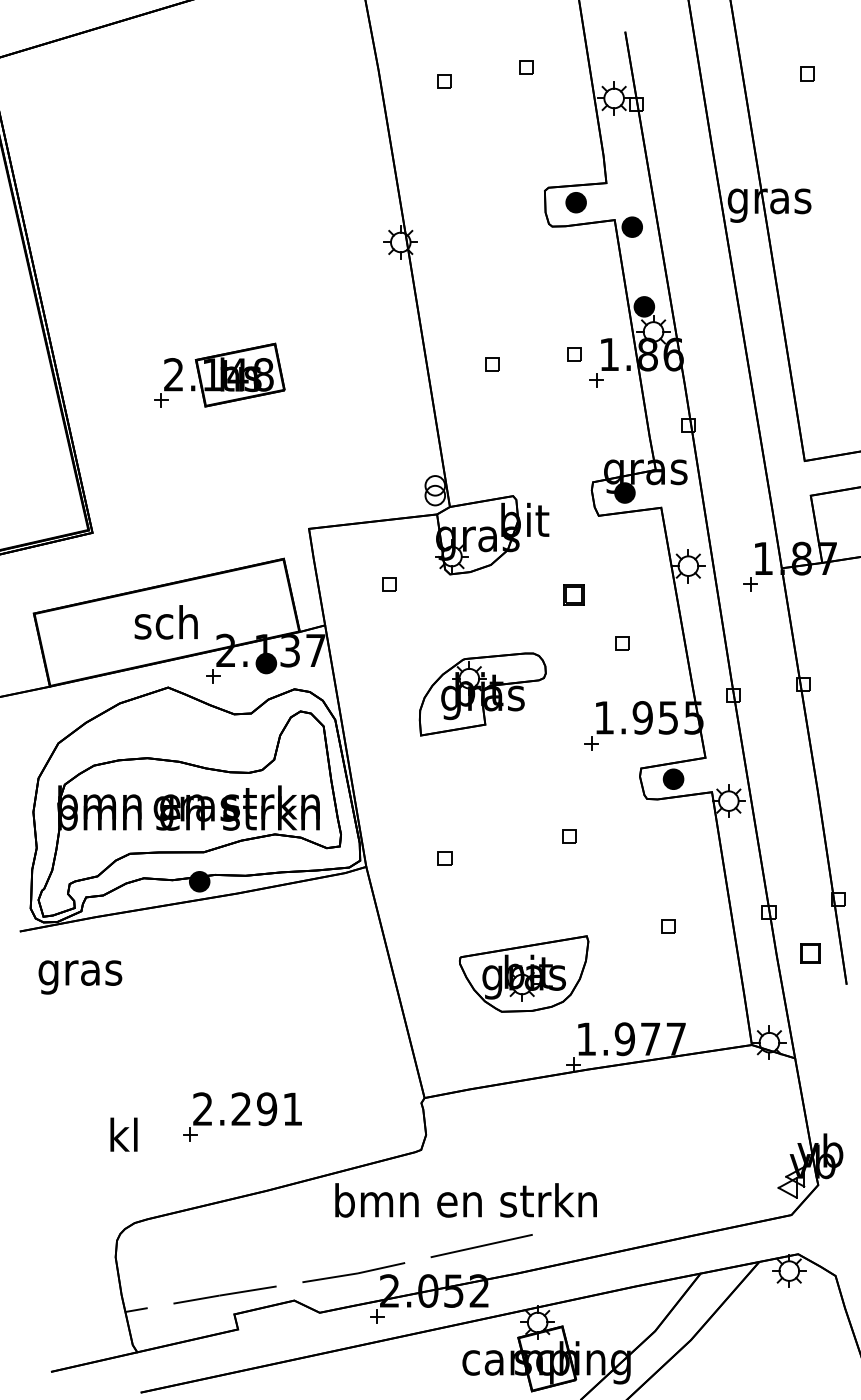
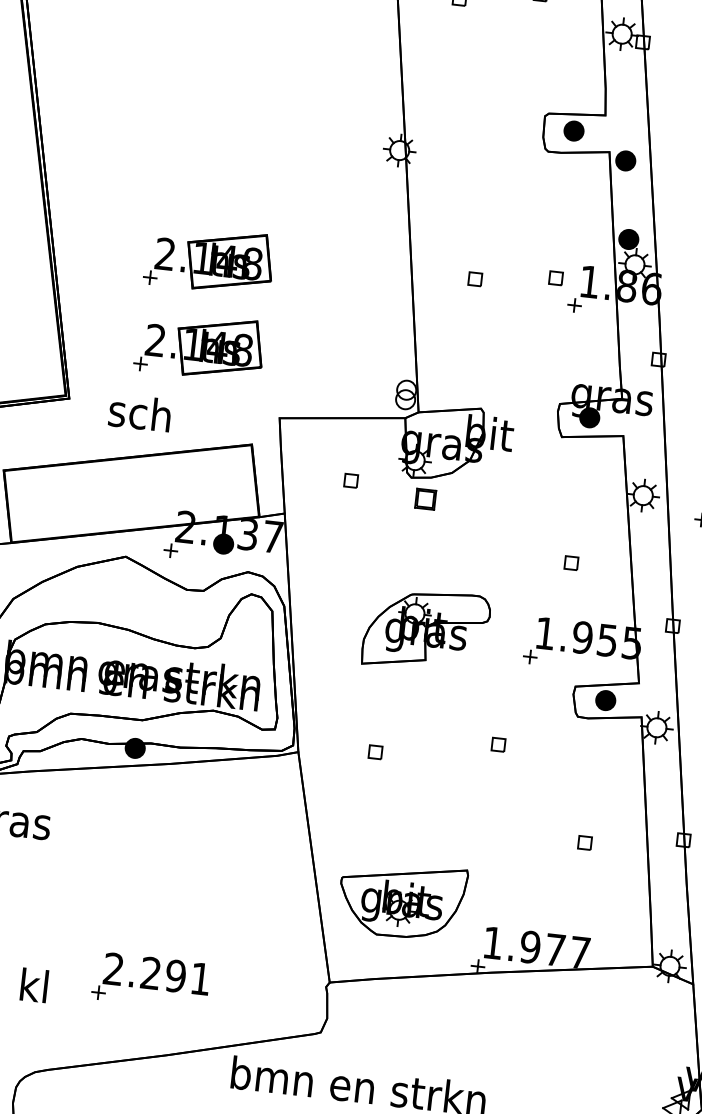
part: (219, 463) -> (199, 345), added
part: (573, 594) -> (425, 498), moved
text: (165, 622) -> (139, 412), moved
part: (482, 694) -> (426, 630), moved
part: (524, 973) -> (402, 899), moved

